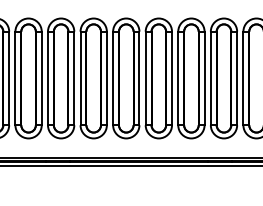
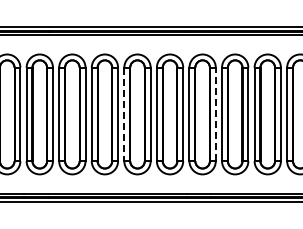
line: (145, 78) -> (124, 114), solid -> dashed
line: (236, 78) -> (215, 114), solid -> dashed

